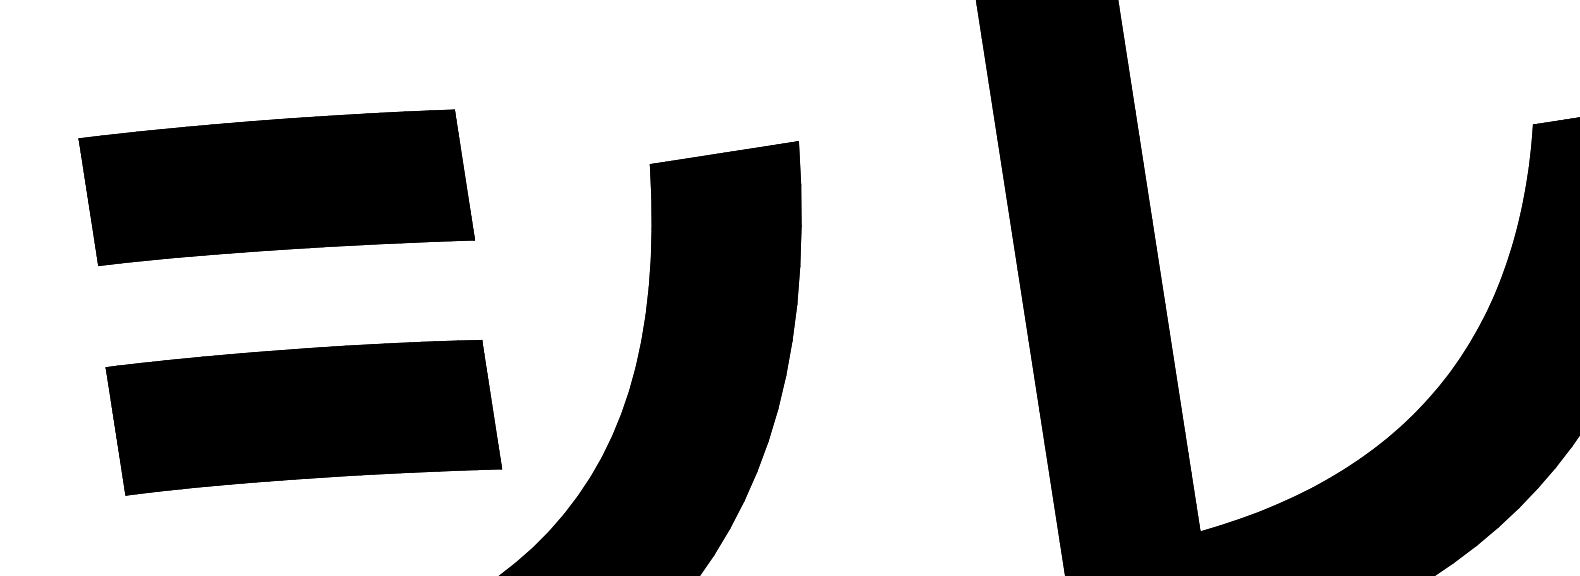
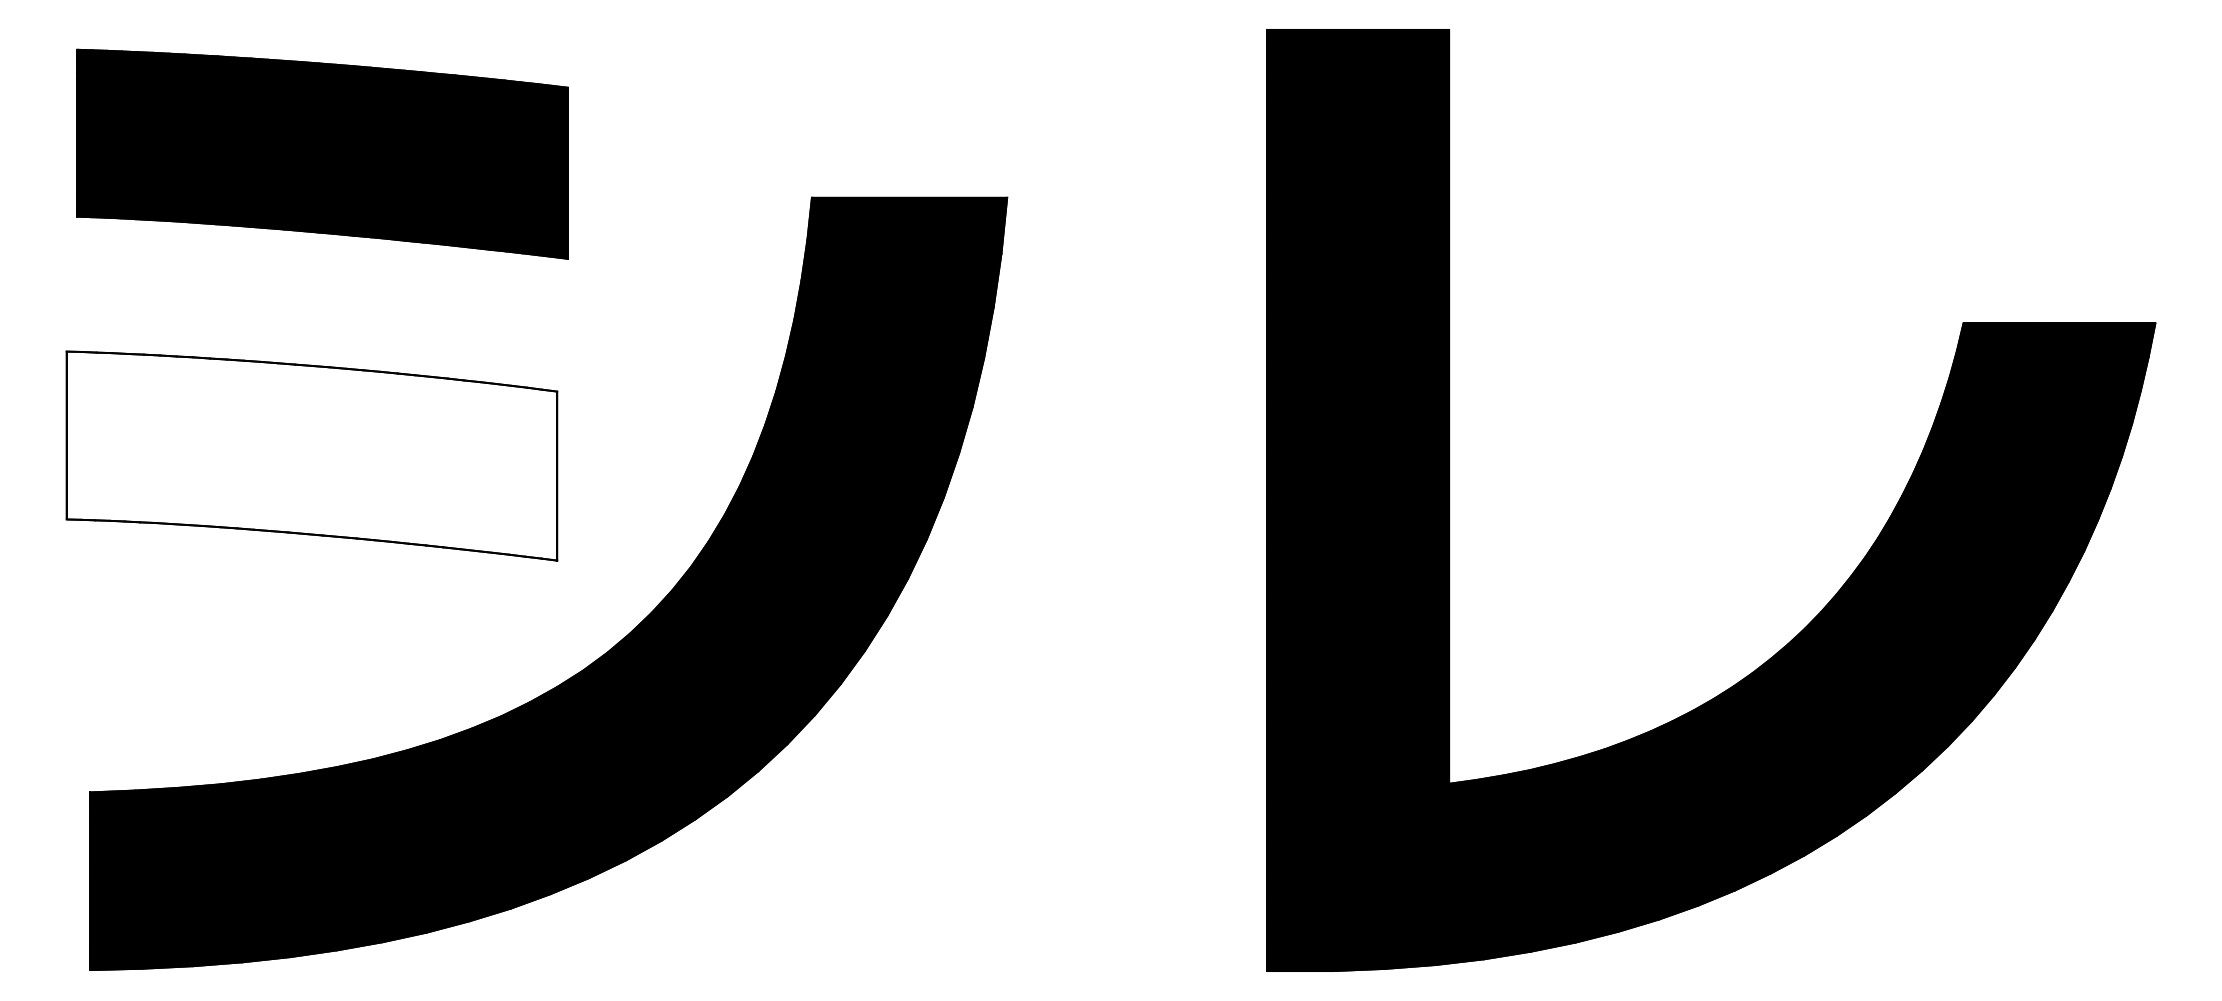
fill: (303, 417) -> (311, 455), removed

